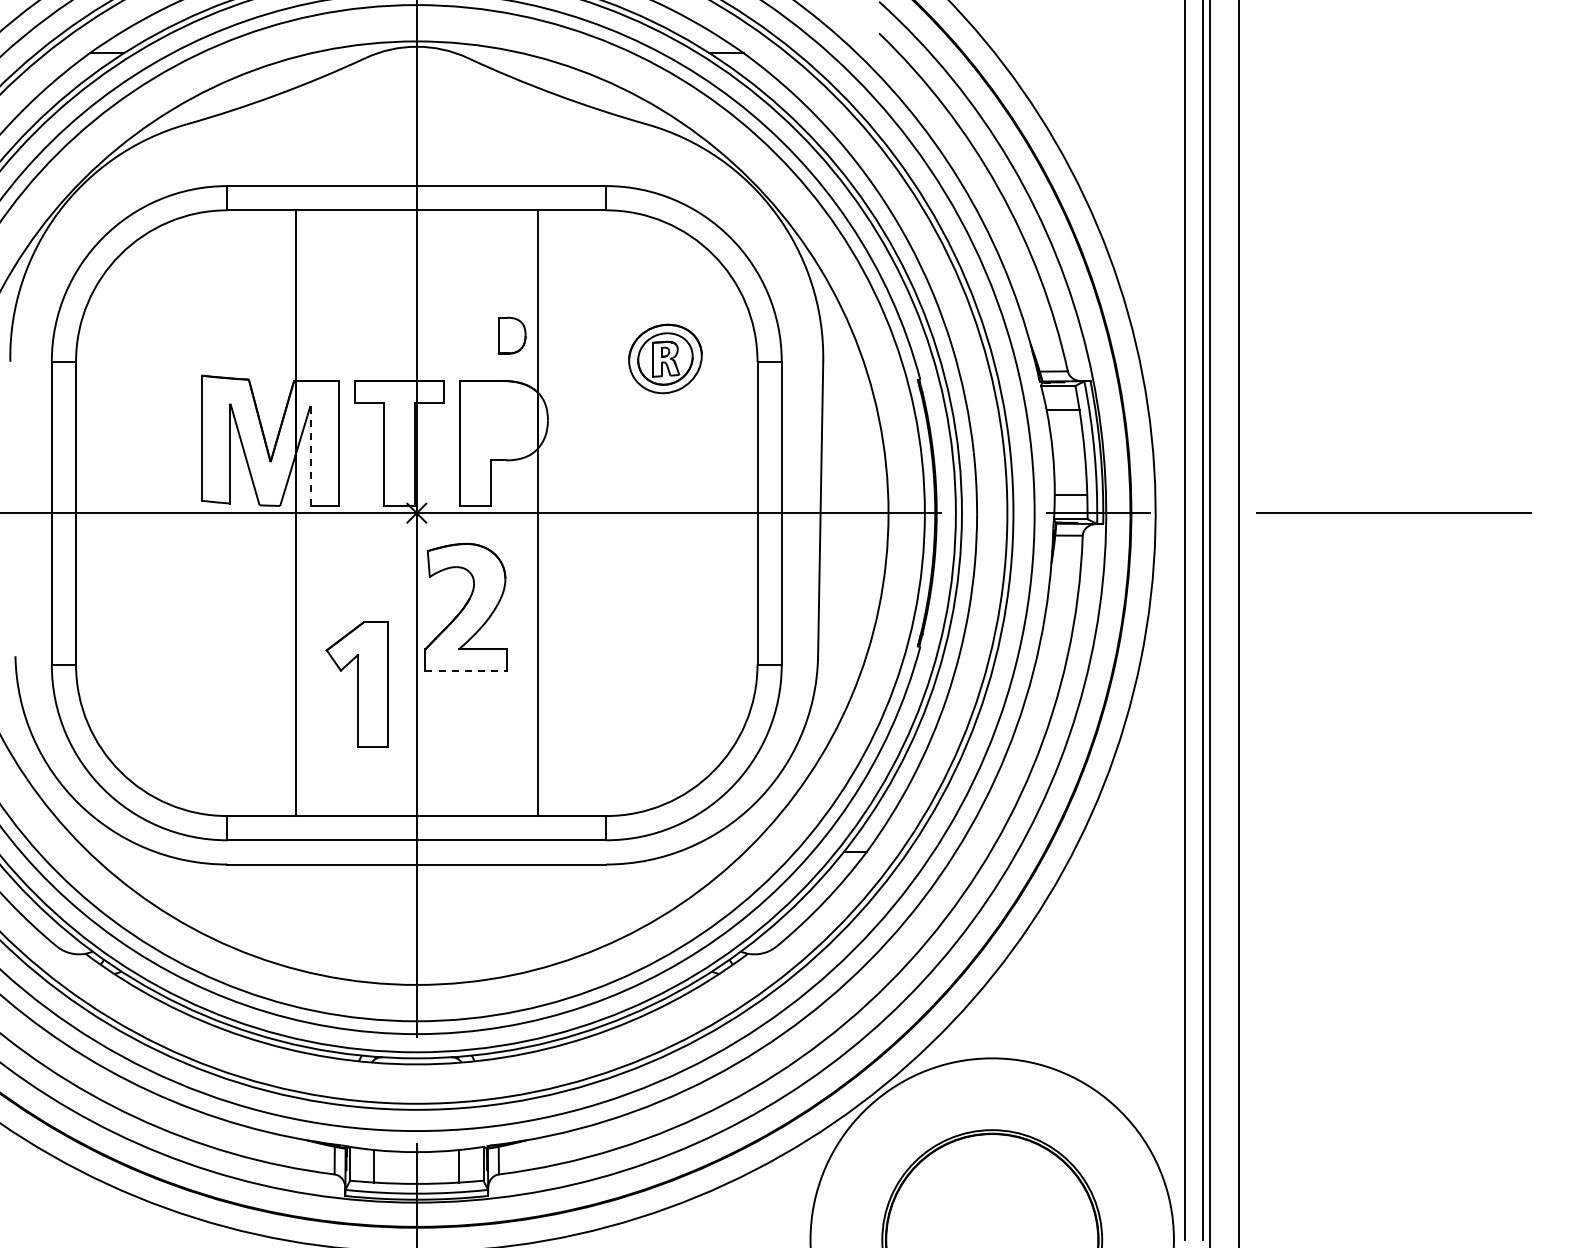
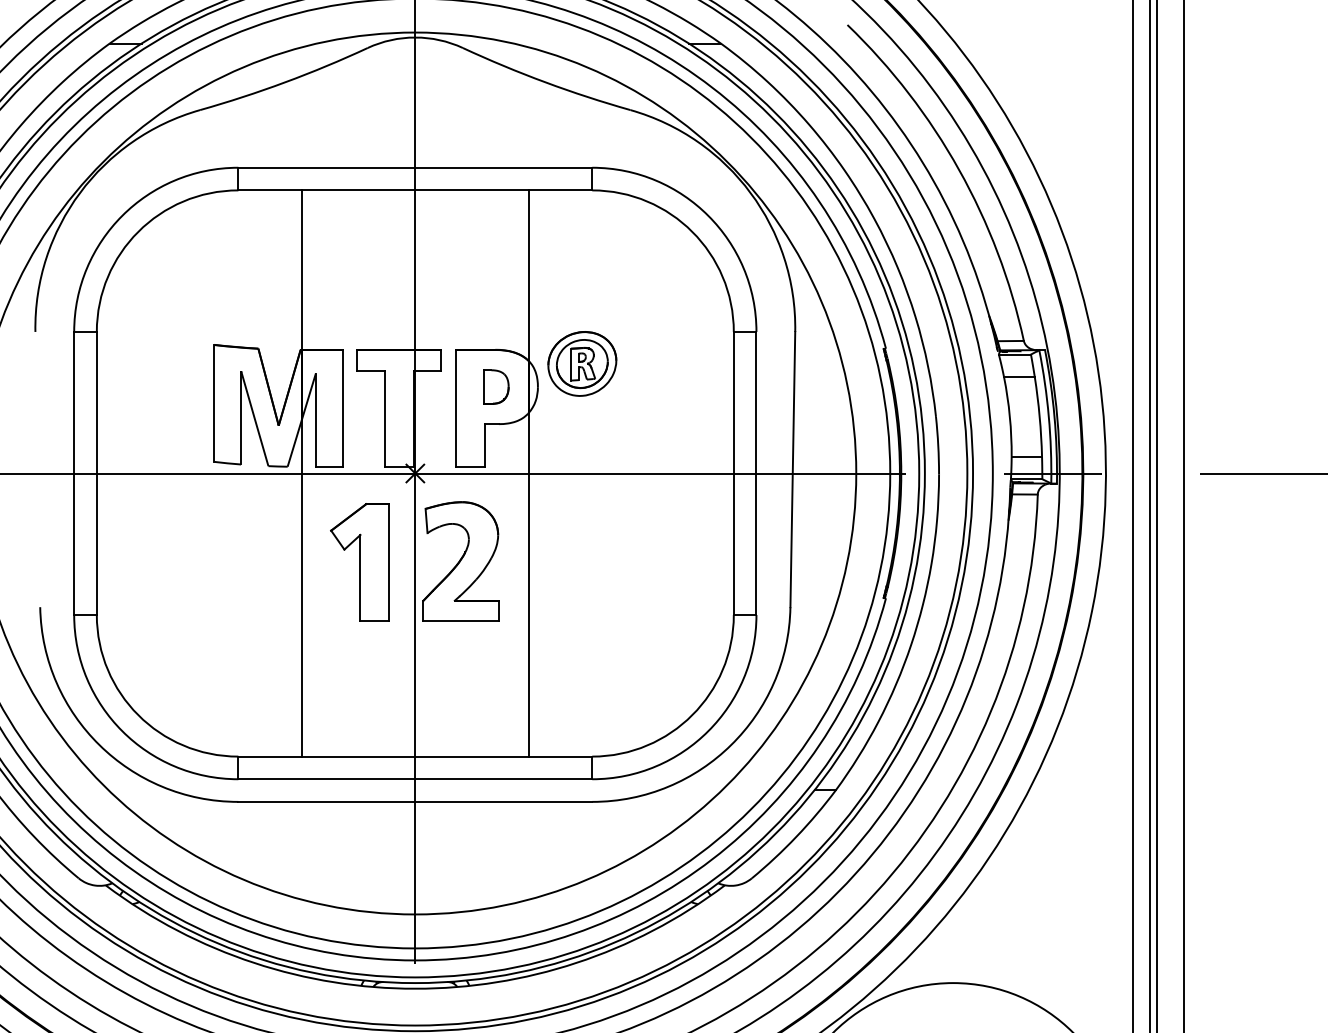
part: (512, 335) -> (496, 386), moved
part: (665, 358) -> (582, 363), moved
line: (310, 457) -> (315, 421), dashed -> solid
line: (466, 671) -> (461, 621), dashed -> solid
part: (356, 683) -> (358, 561), moved

